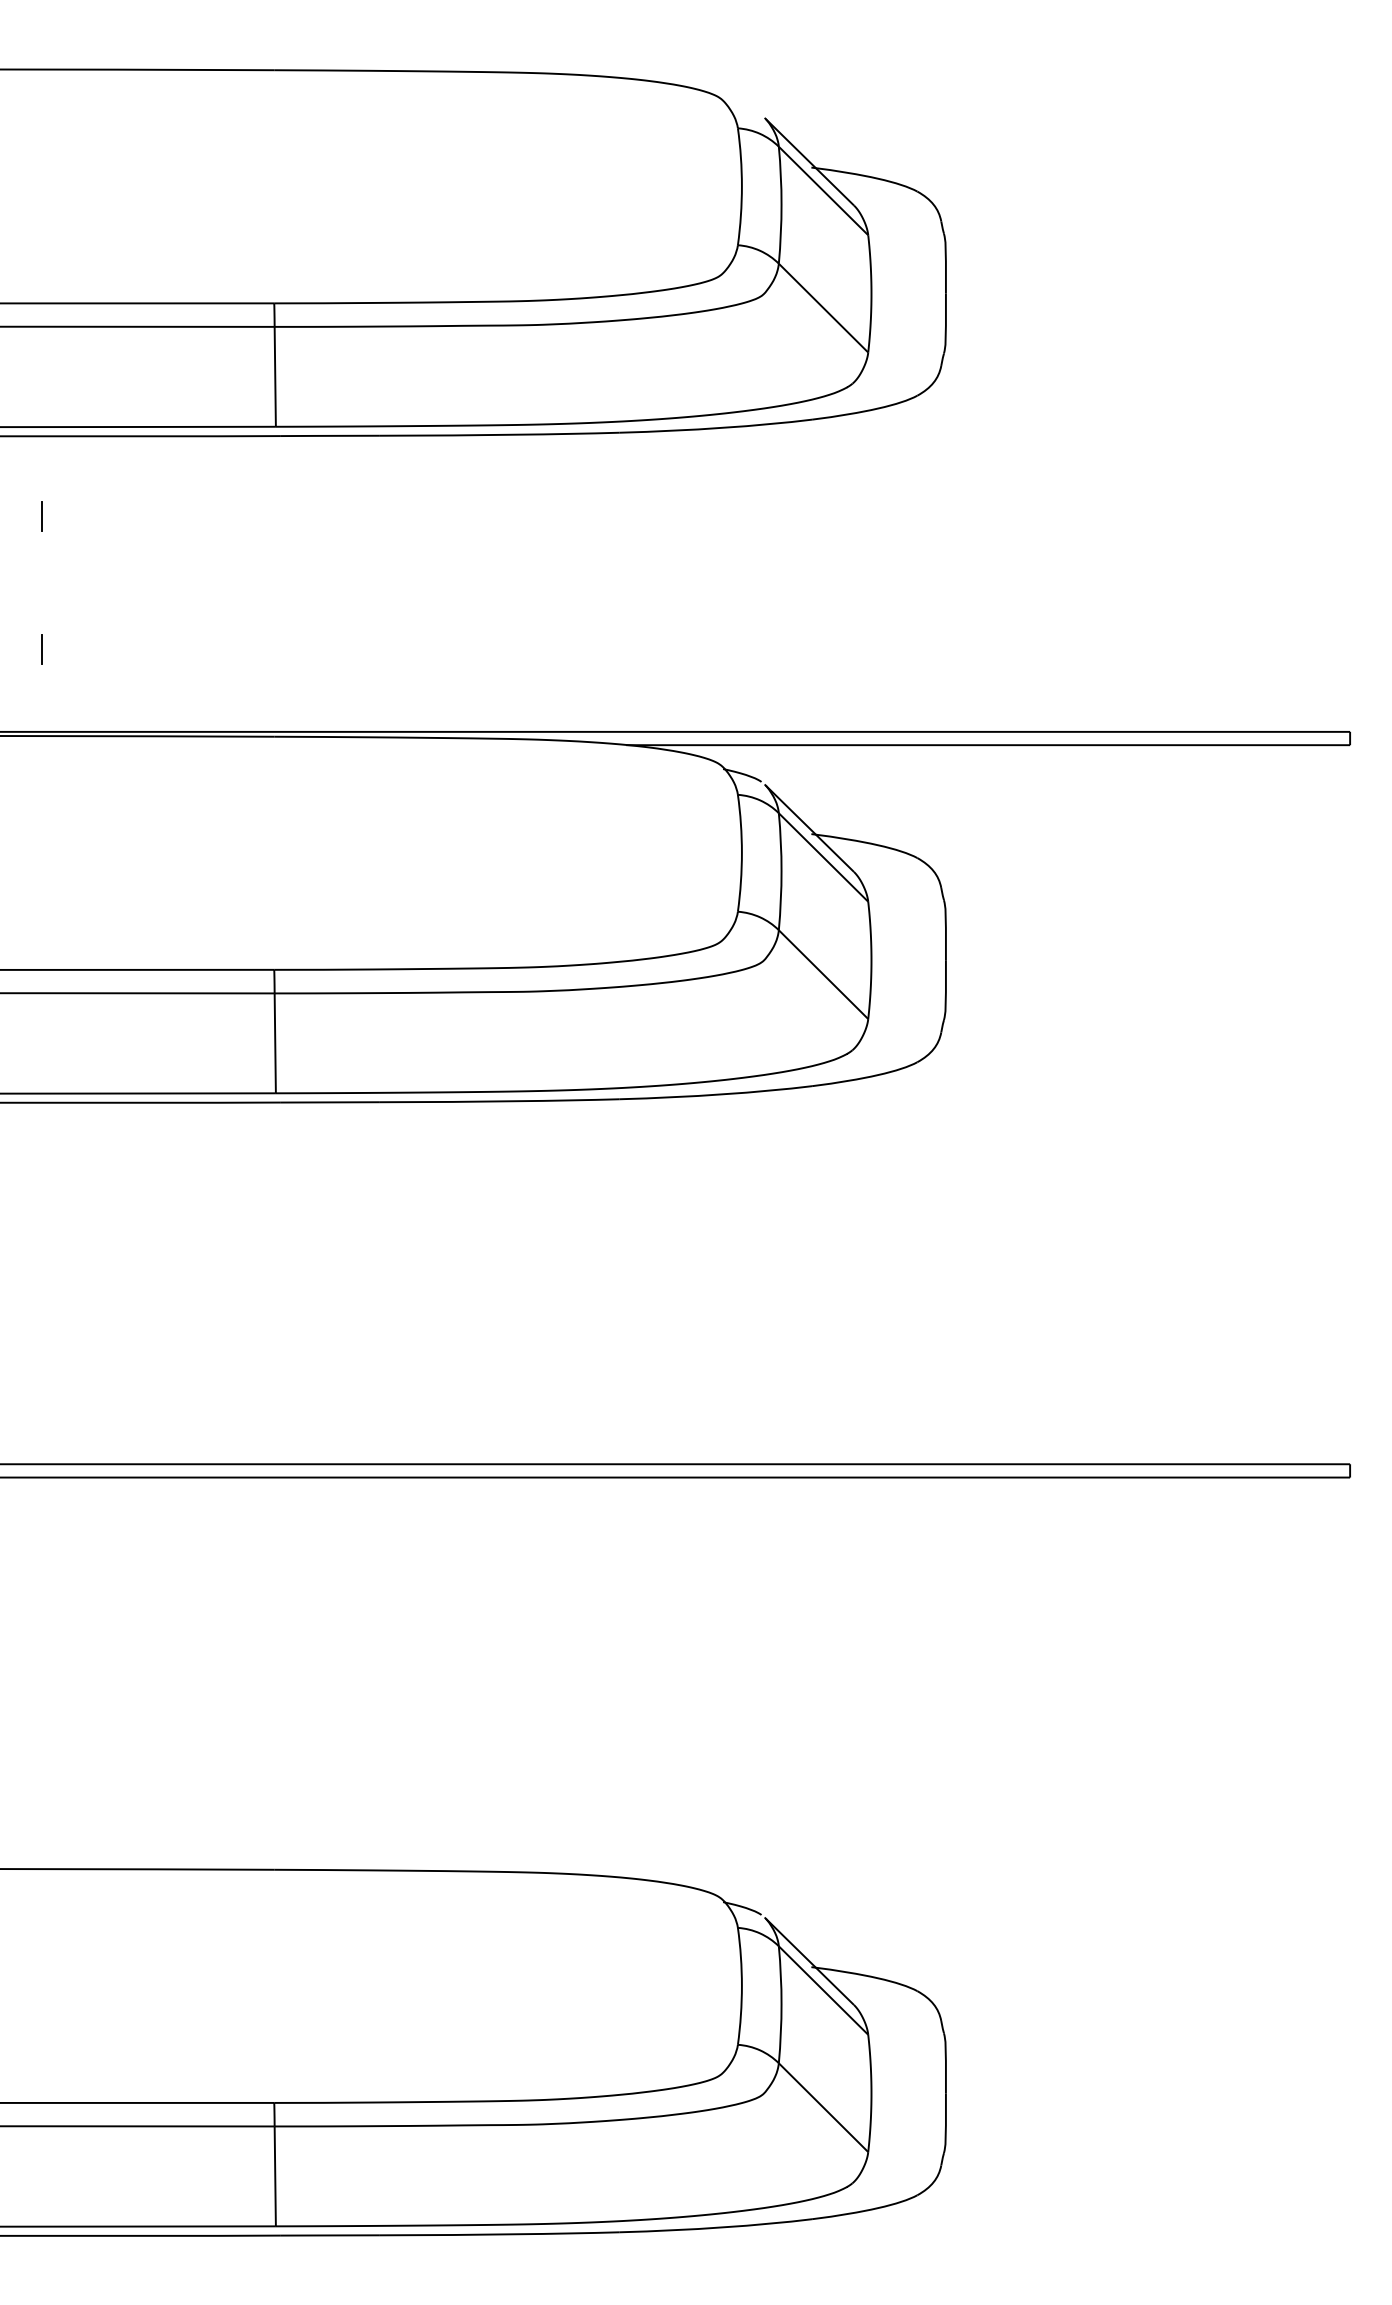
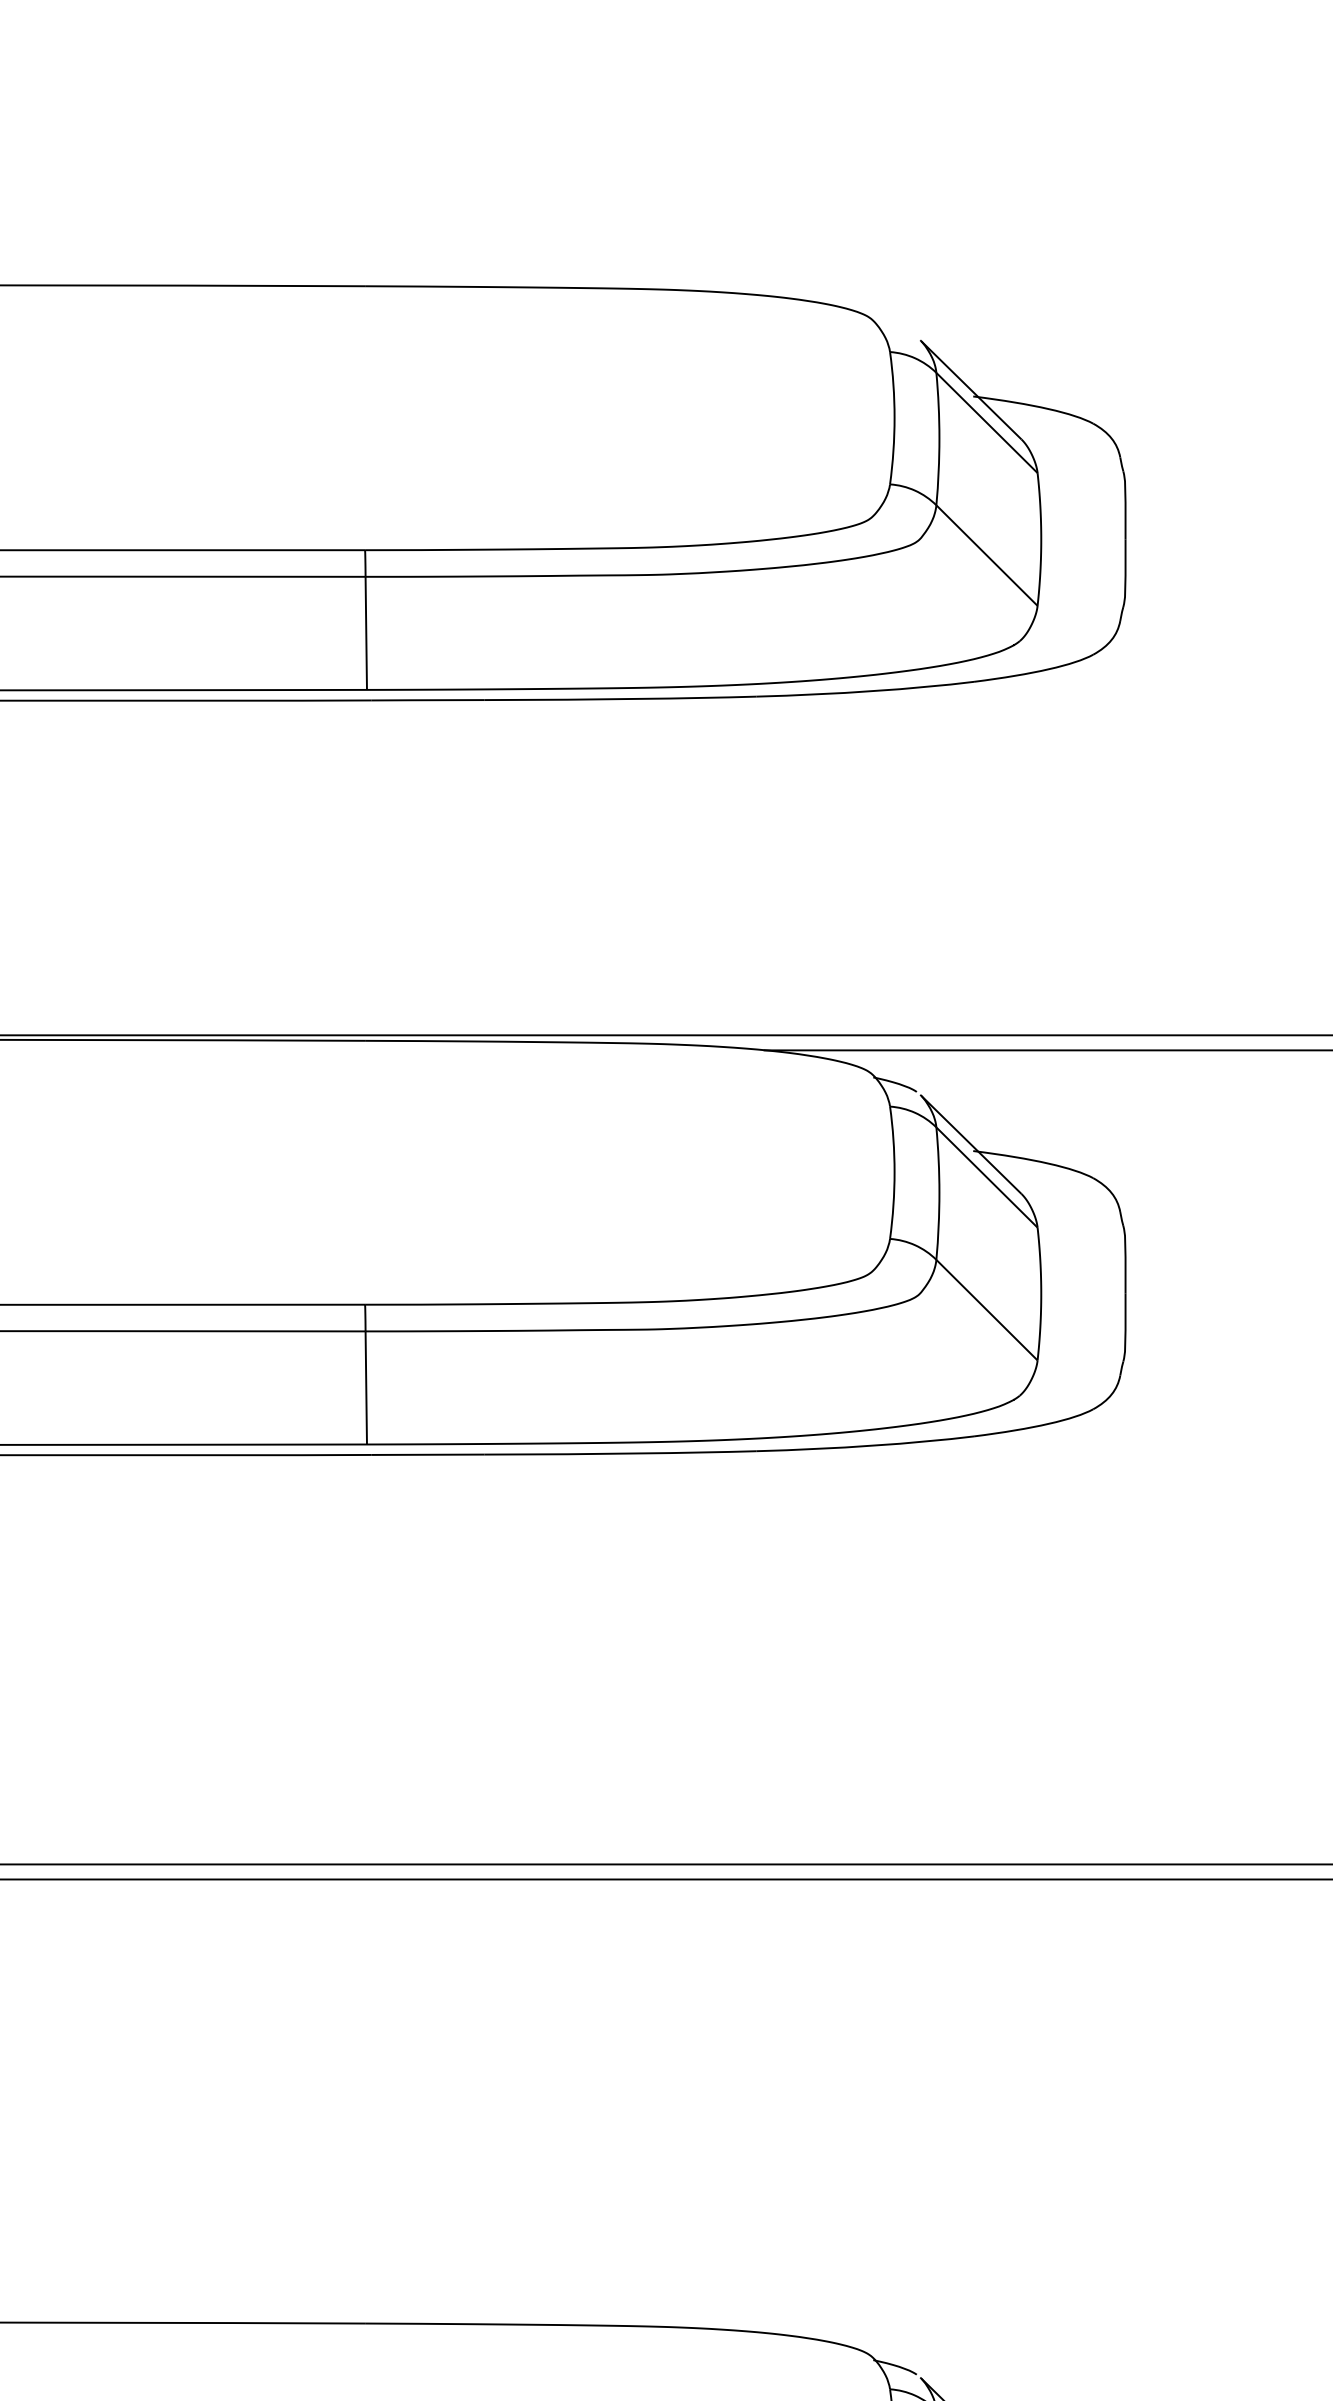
line: (41, 516) -> (101, 791), removed
line: (41, 649) -> (101, 942), removed

